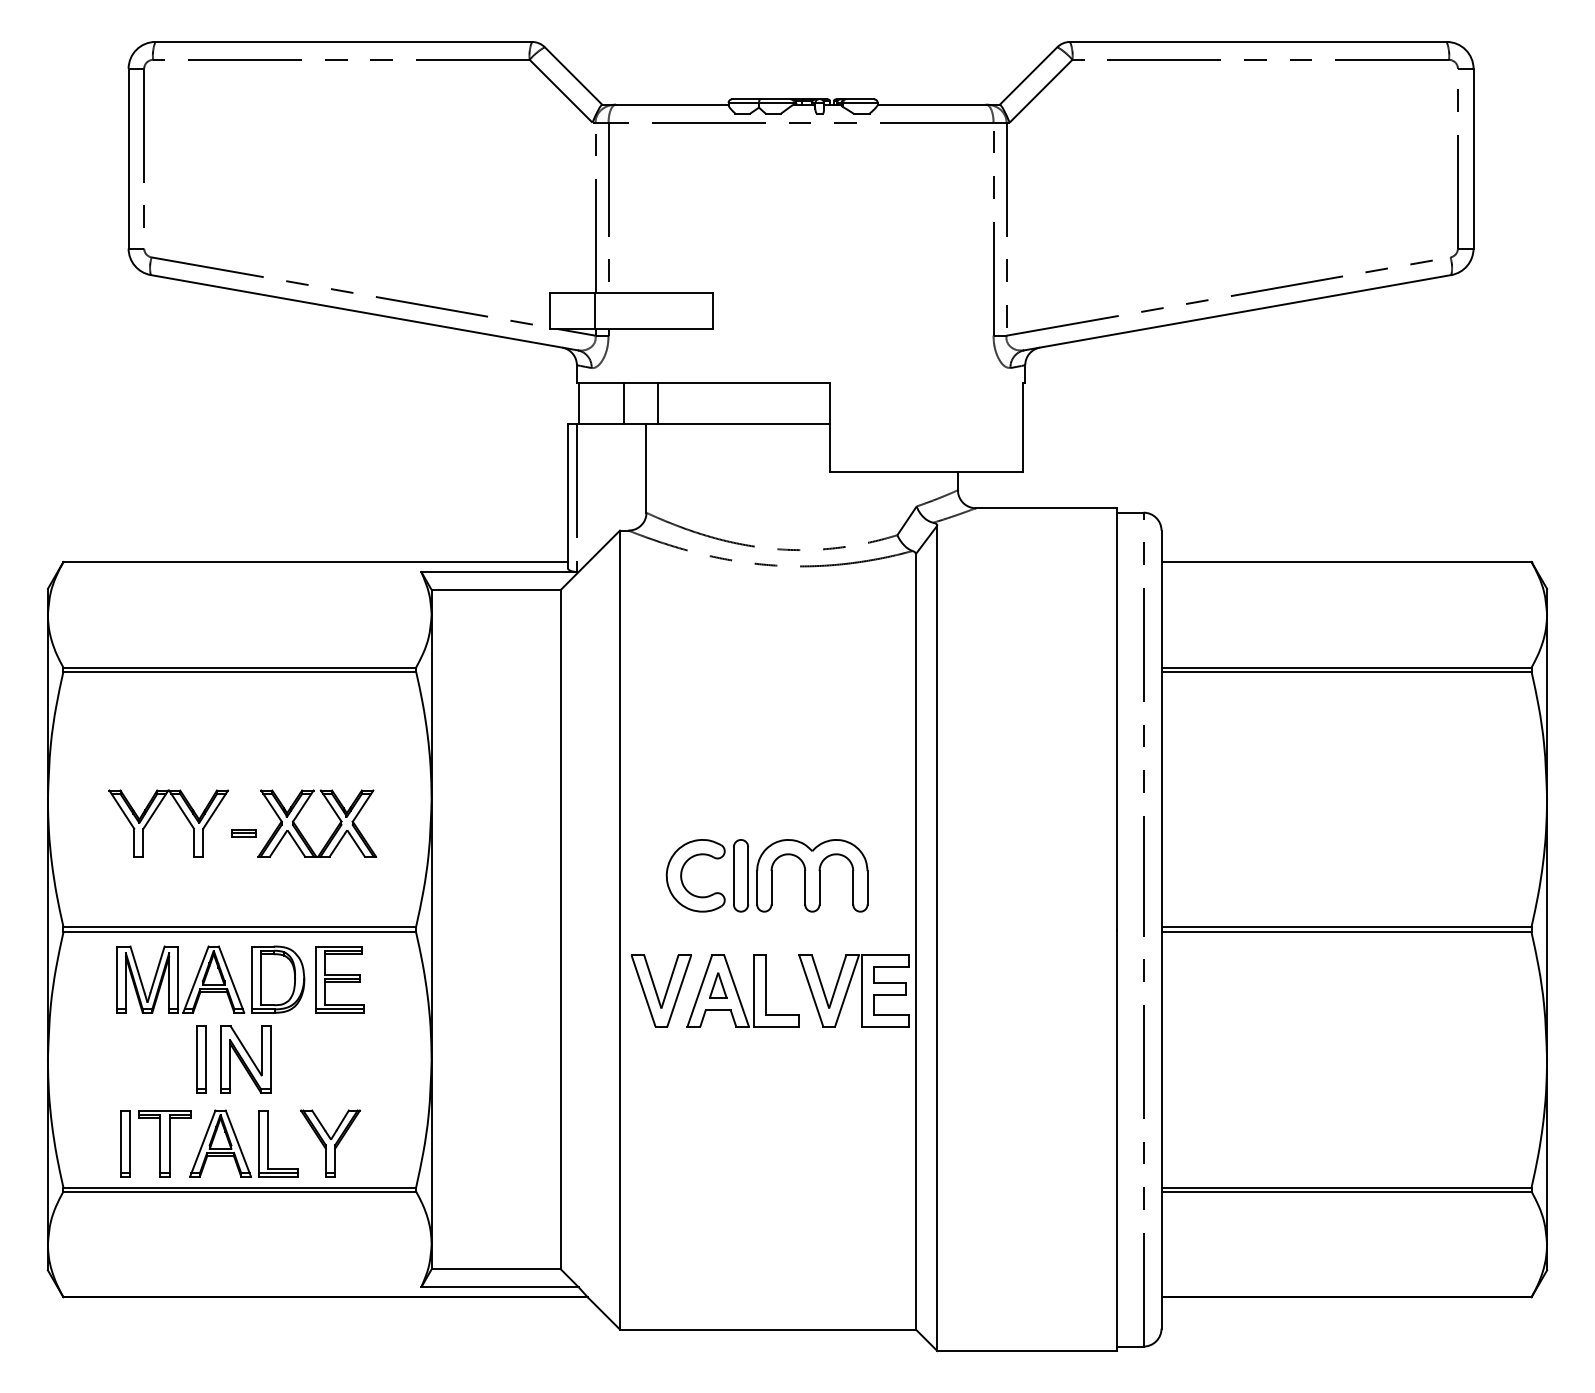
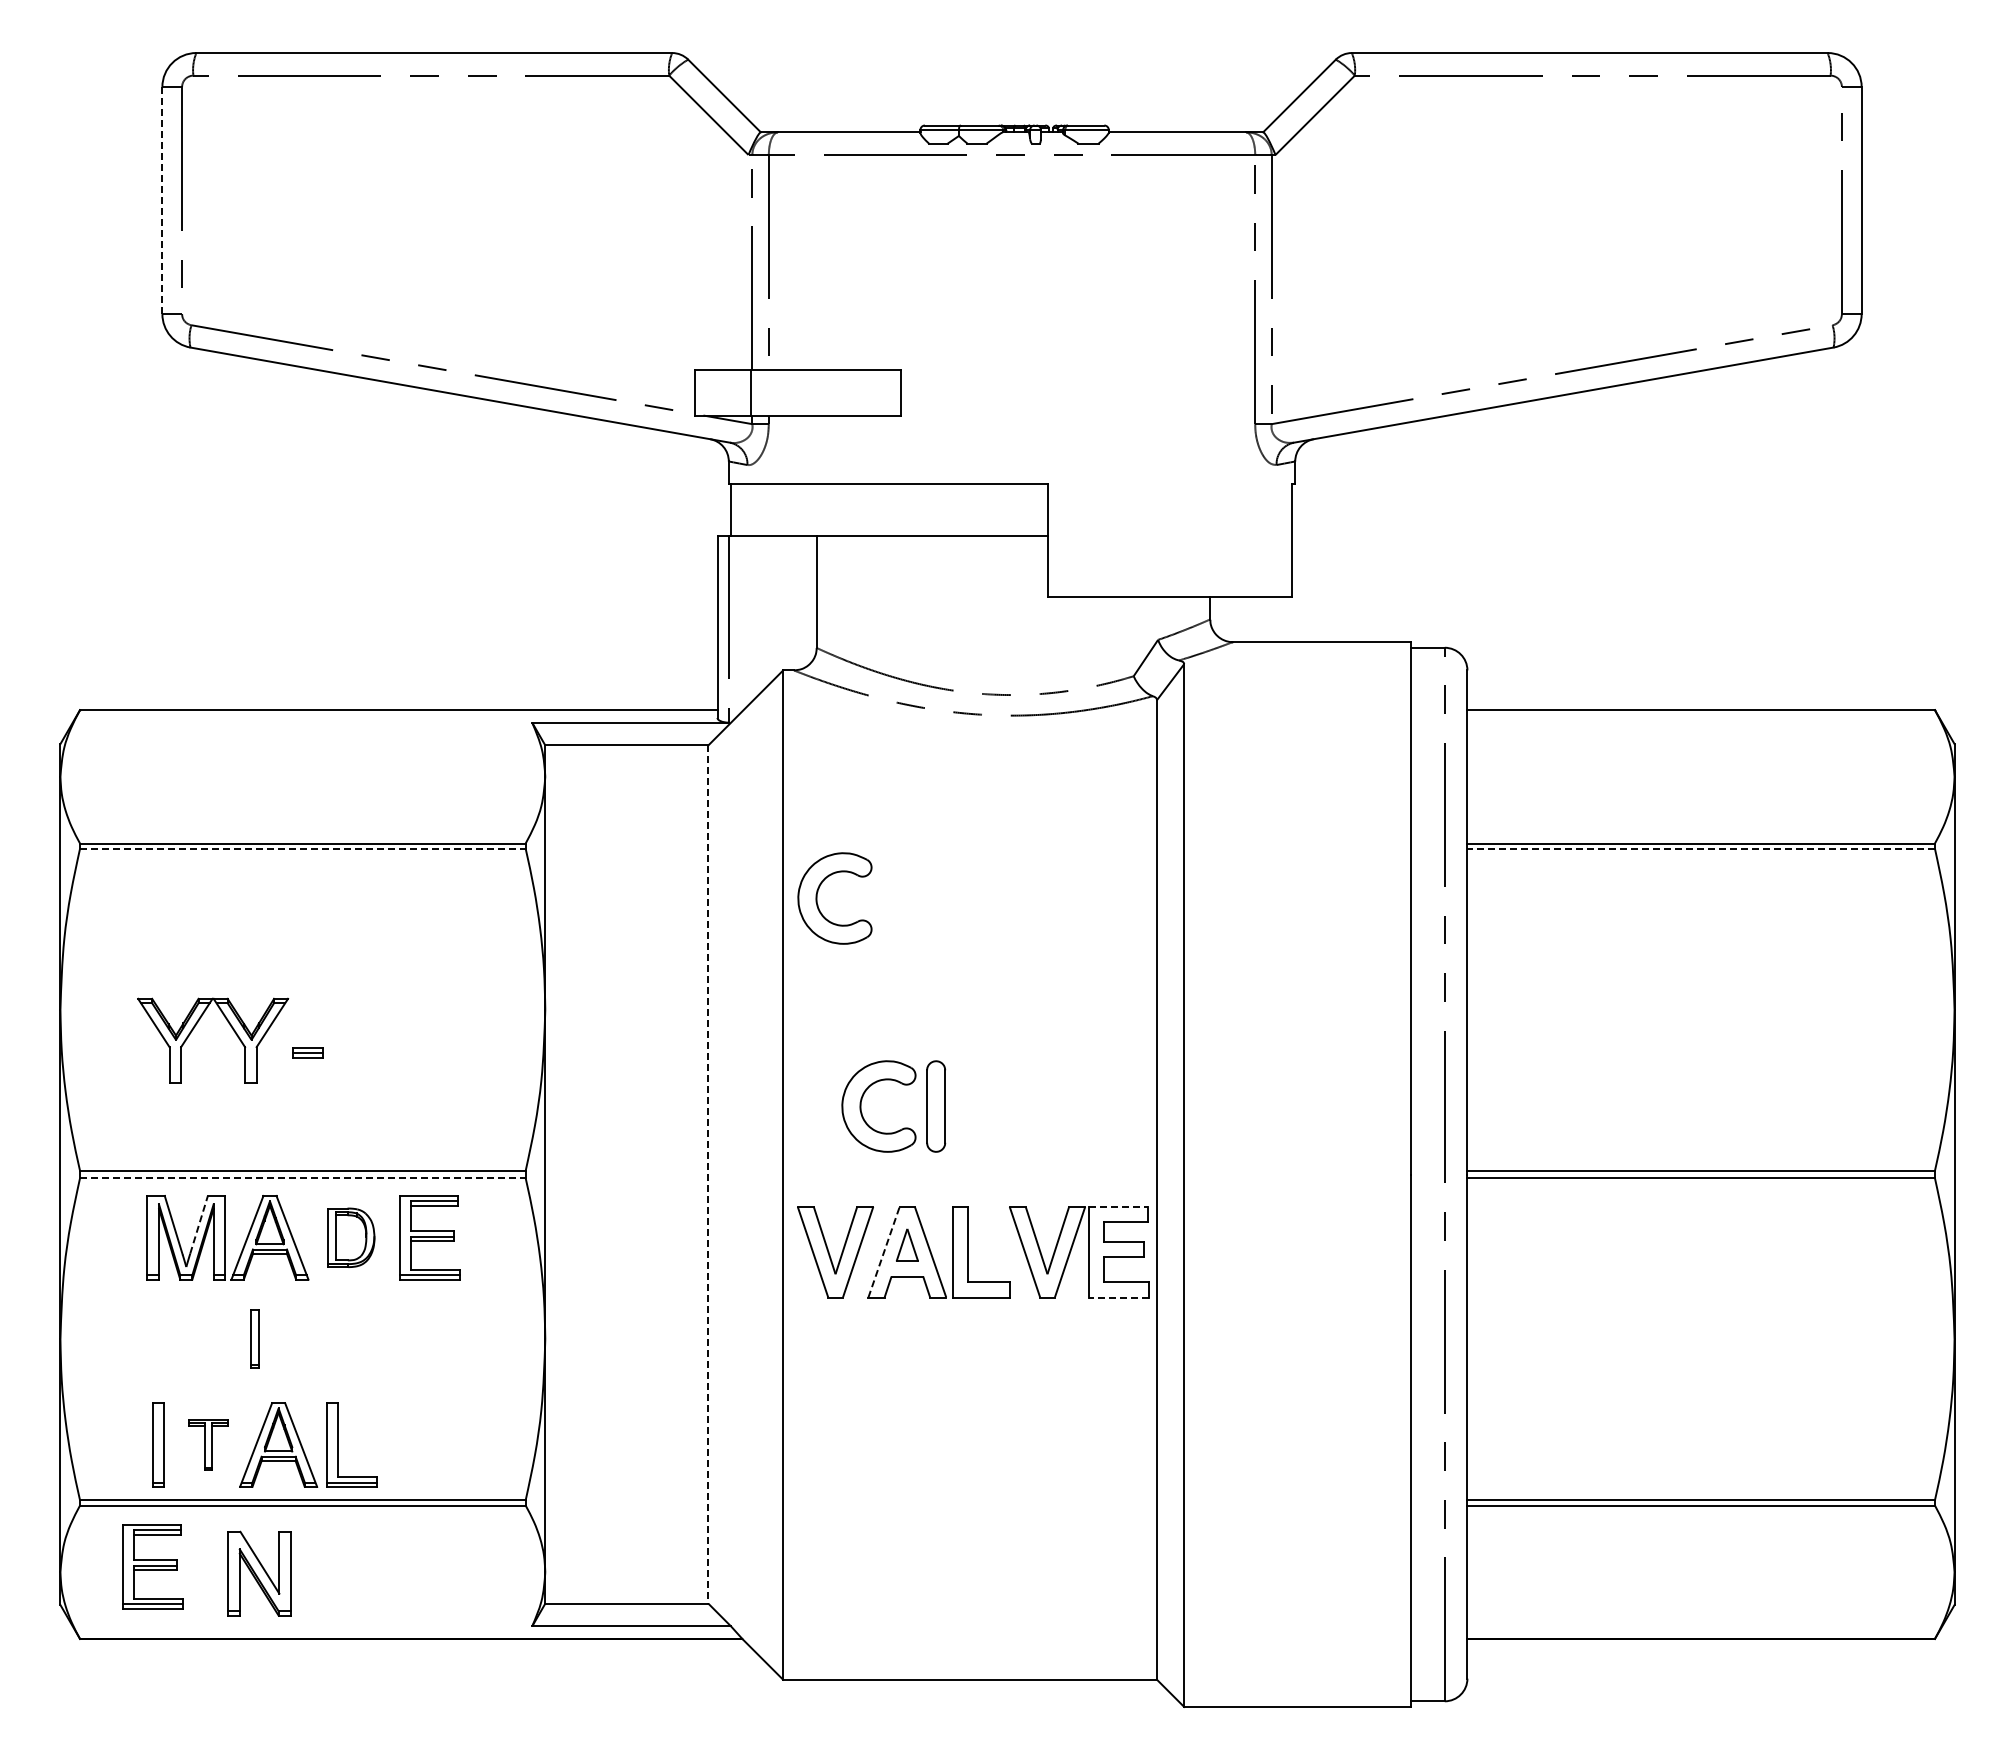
line: (128, 158) -> (162, 200), solid -> dashed
line: (624, 403) -> (788, 509), removed
line: (657, 403) -> (830, 509), removed
line: (239, 671) -> (302, 848), solid -> dashed
line: (1346, 671) -> (1701, 848), solid -> dashed
part: (647, 711) -> (817, 898), added
part: (302, 834) -> (382, 1054), removed
part: (811, 875) -> (1025, 1106), removed
line: (560, 930) -> (708, 1175), solid -> dashed
line: (239, 932) -> (302, 1178), solid -> dashed
line: (885, 954) -> (1118, 1206), solid -> dashed
line: (157, 969) -> (199, 1224), solid -> dashed
part: (278, 979) -> (351, 1237), size x0.7
line: (700, 990) -> (884, 1251), solid -> dashed
line: (885, 1026) -> (1118, 1297), solid -> dashed
part: (201, 1059) -> (254, 1338), size x0.7
part: (245, 1059) -> (259, 1573), moved
part: (165, 1143) -> (208, 1444), size x0.6
part: (330, 1143) -> (417, 1444), removed
part: (120, 1239) -> (152, 1566), added

